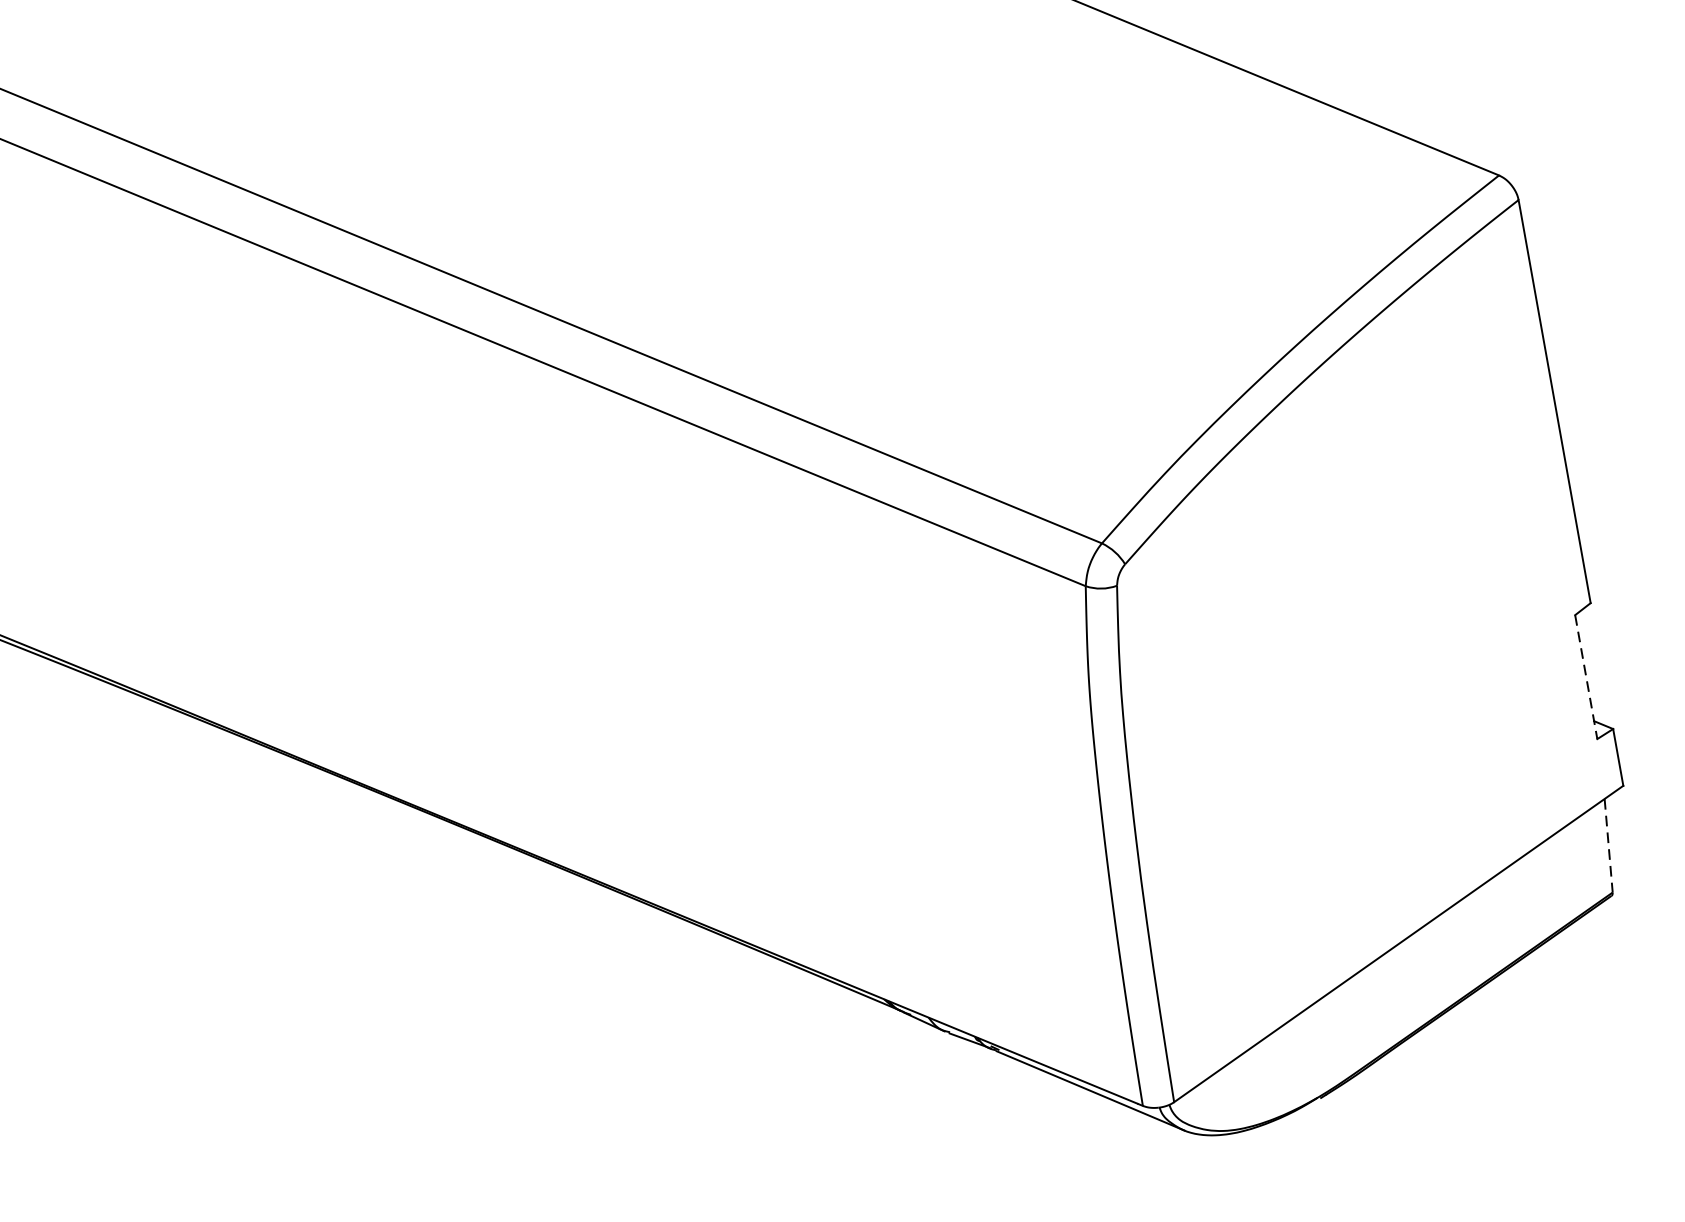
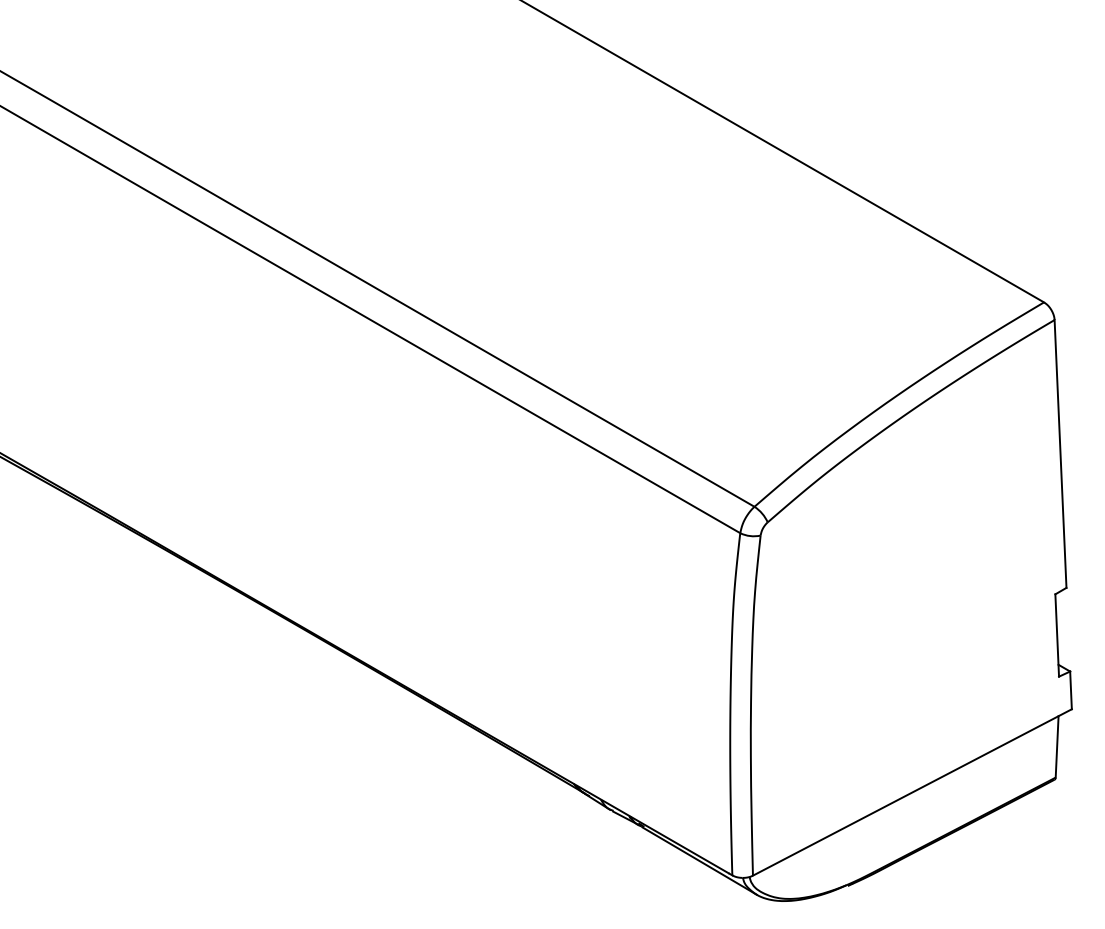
line: (1586, 678) -> (1057, 636), dashed -> solid
line: (1609, 845) -> (1057, 746), dashed -> solid

